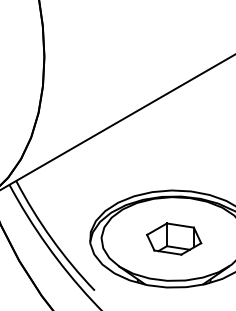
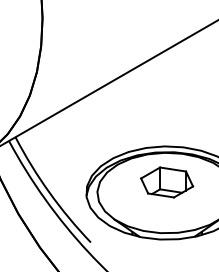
part: (174, 238) -> (167, 181), moved

